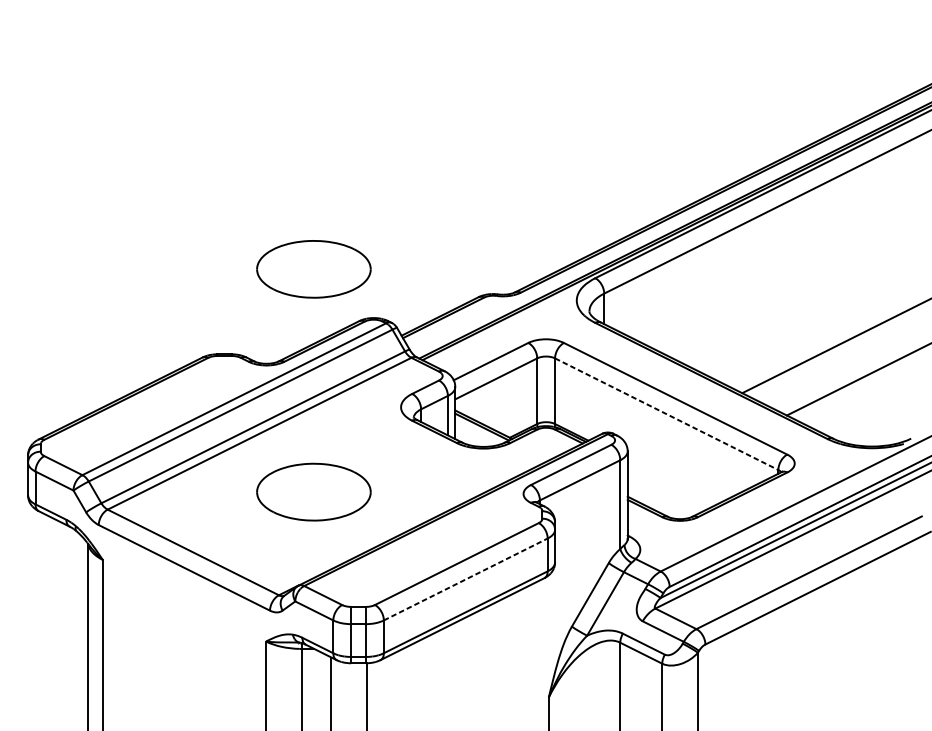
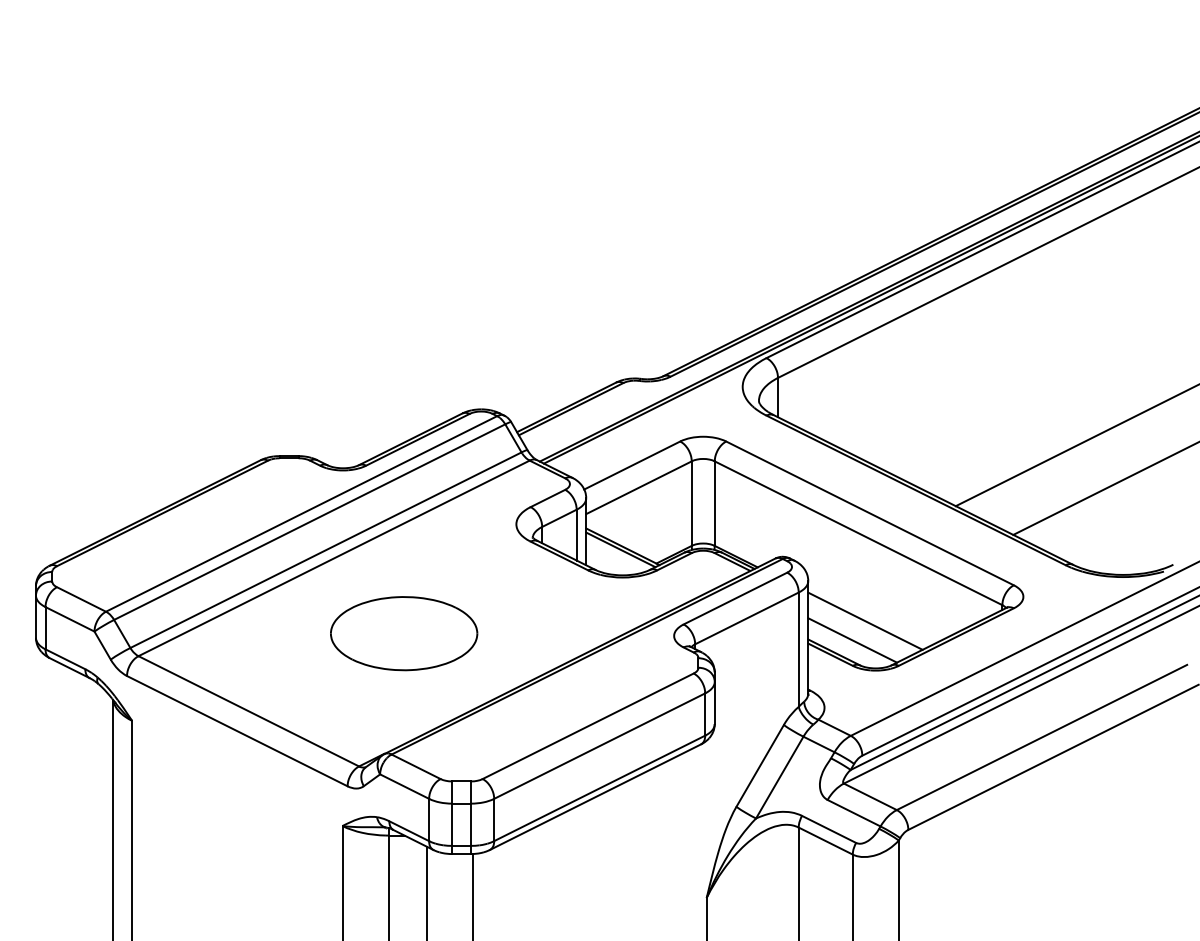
part: (314, 269) -> (404, 346), removed
line: (666, 414) -> (858, 533), dashed -> solid
line: (672, 481) -> (865, 620), added
line: (662, 497) -> (852, 640), added
line: (465, 579) -> (599, 746), dashed -> solid

